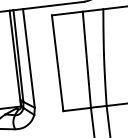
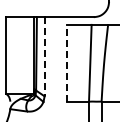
line: (28, 58) -> (44, 56), solid -> dashed
line: (57, 62) -> (66, 62), solid -> dashed

